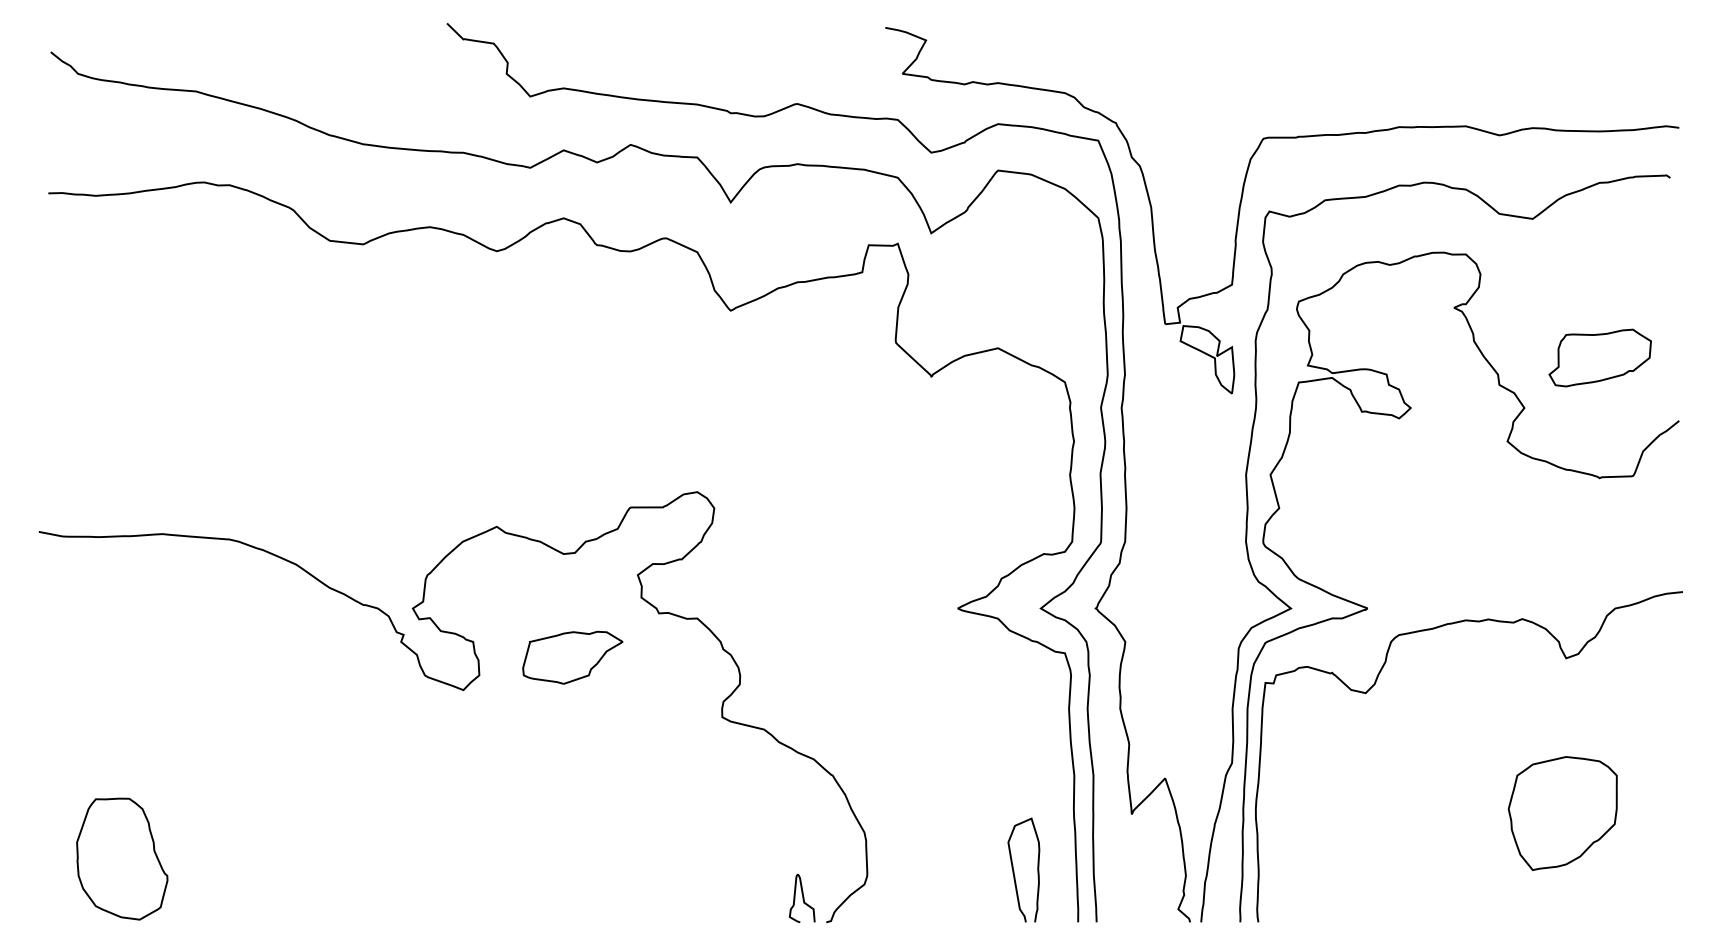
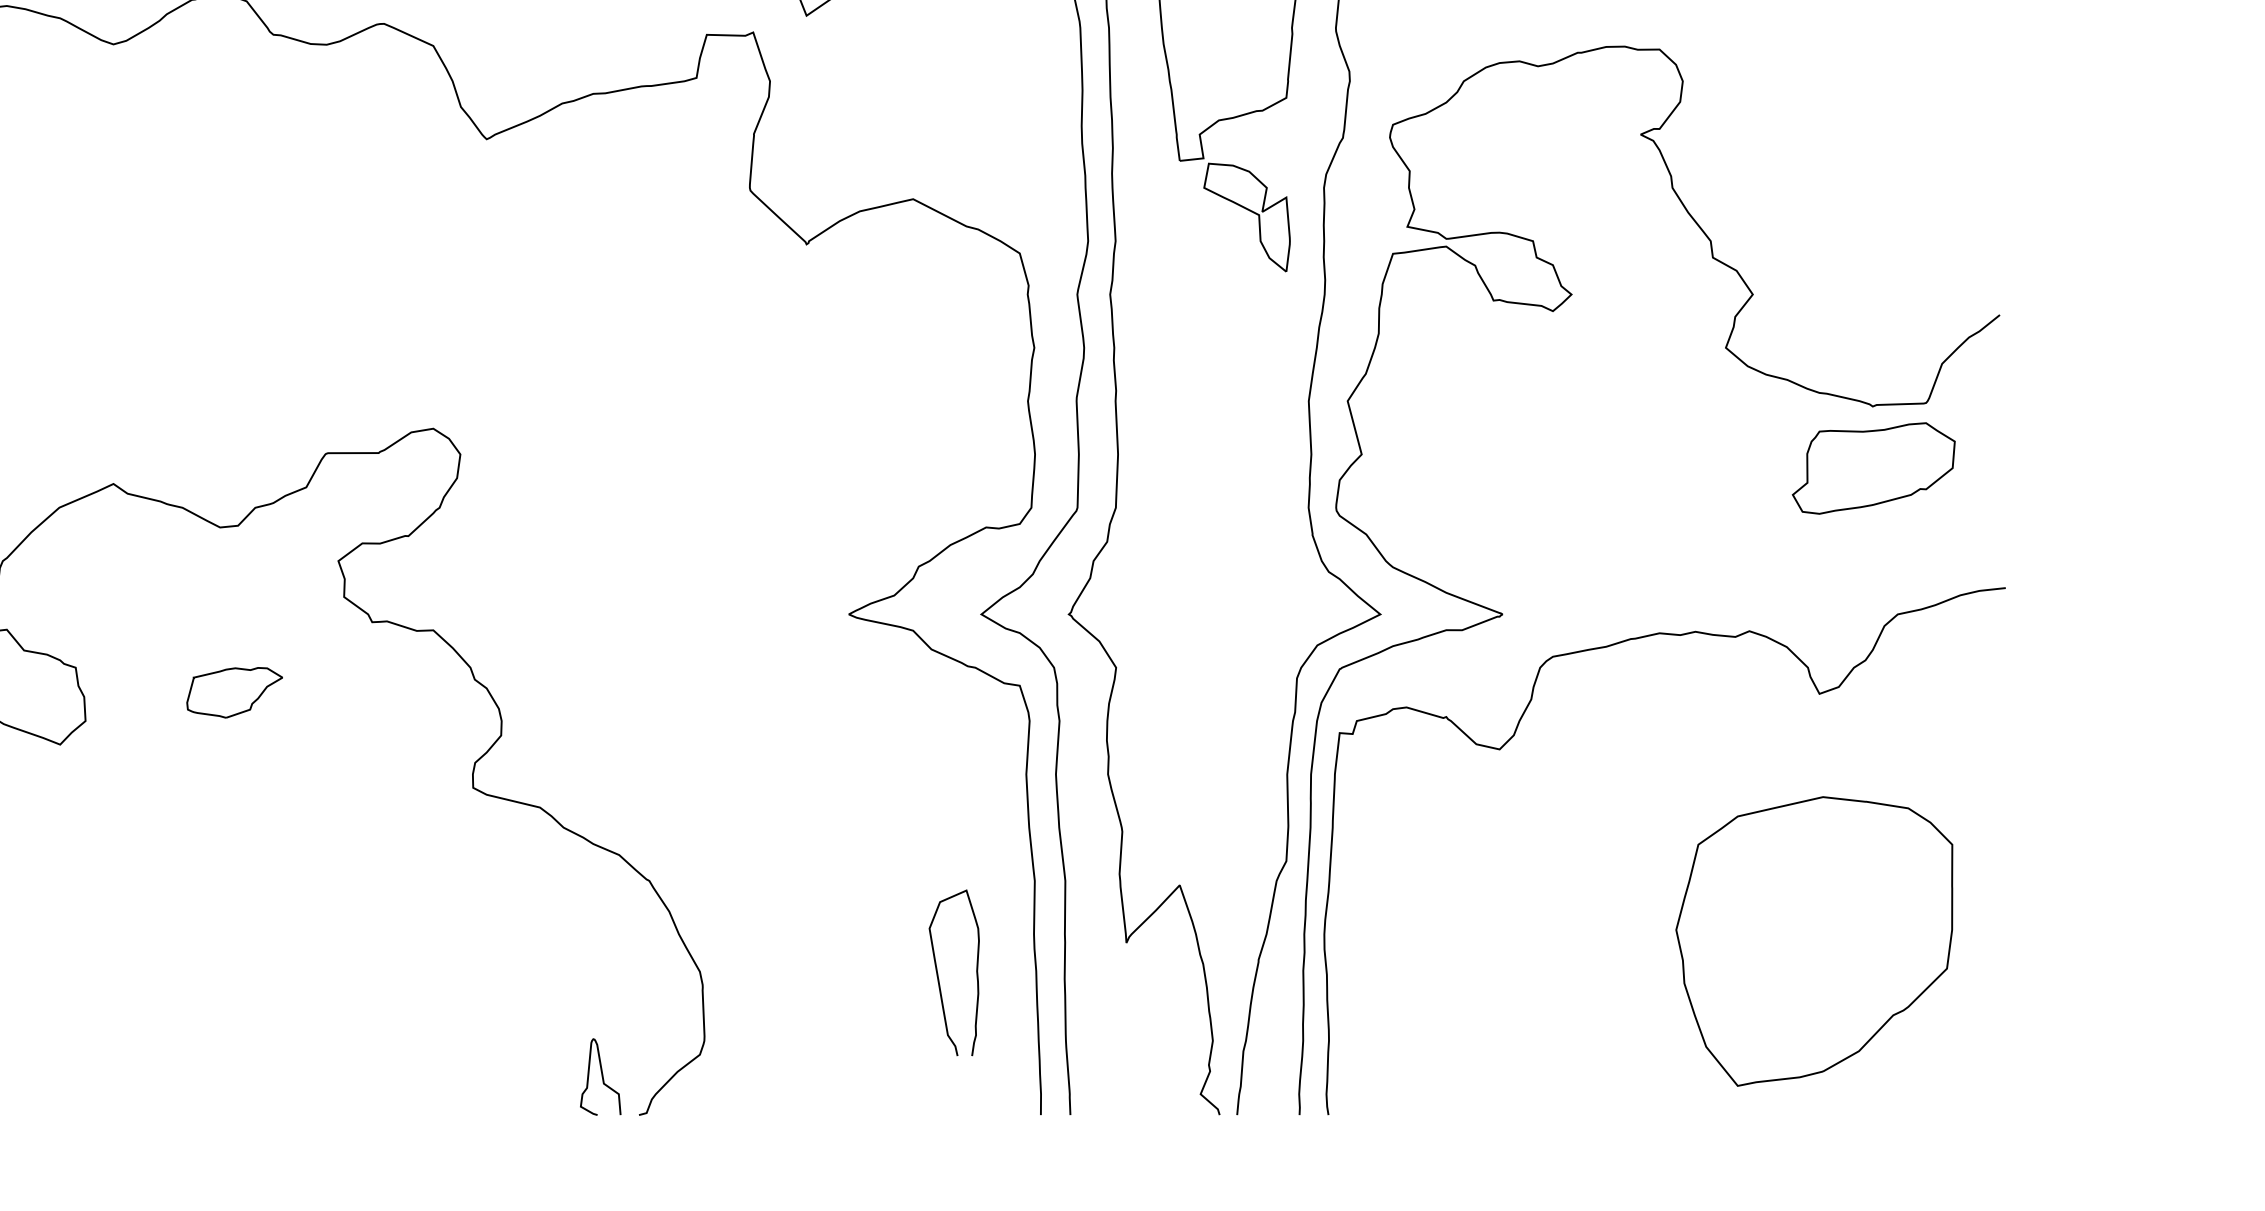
part: (1599, 357) -> (1872, 467), moved
part: (572, 657) -> (234, 692), size x0.6
part: (1562, 813) -> (1813, 941), size x1.6
curve: (1014, 870) -> (939, 973), moved

